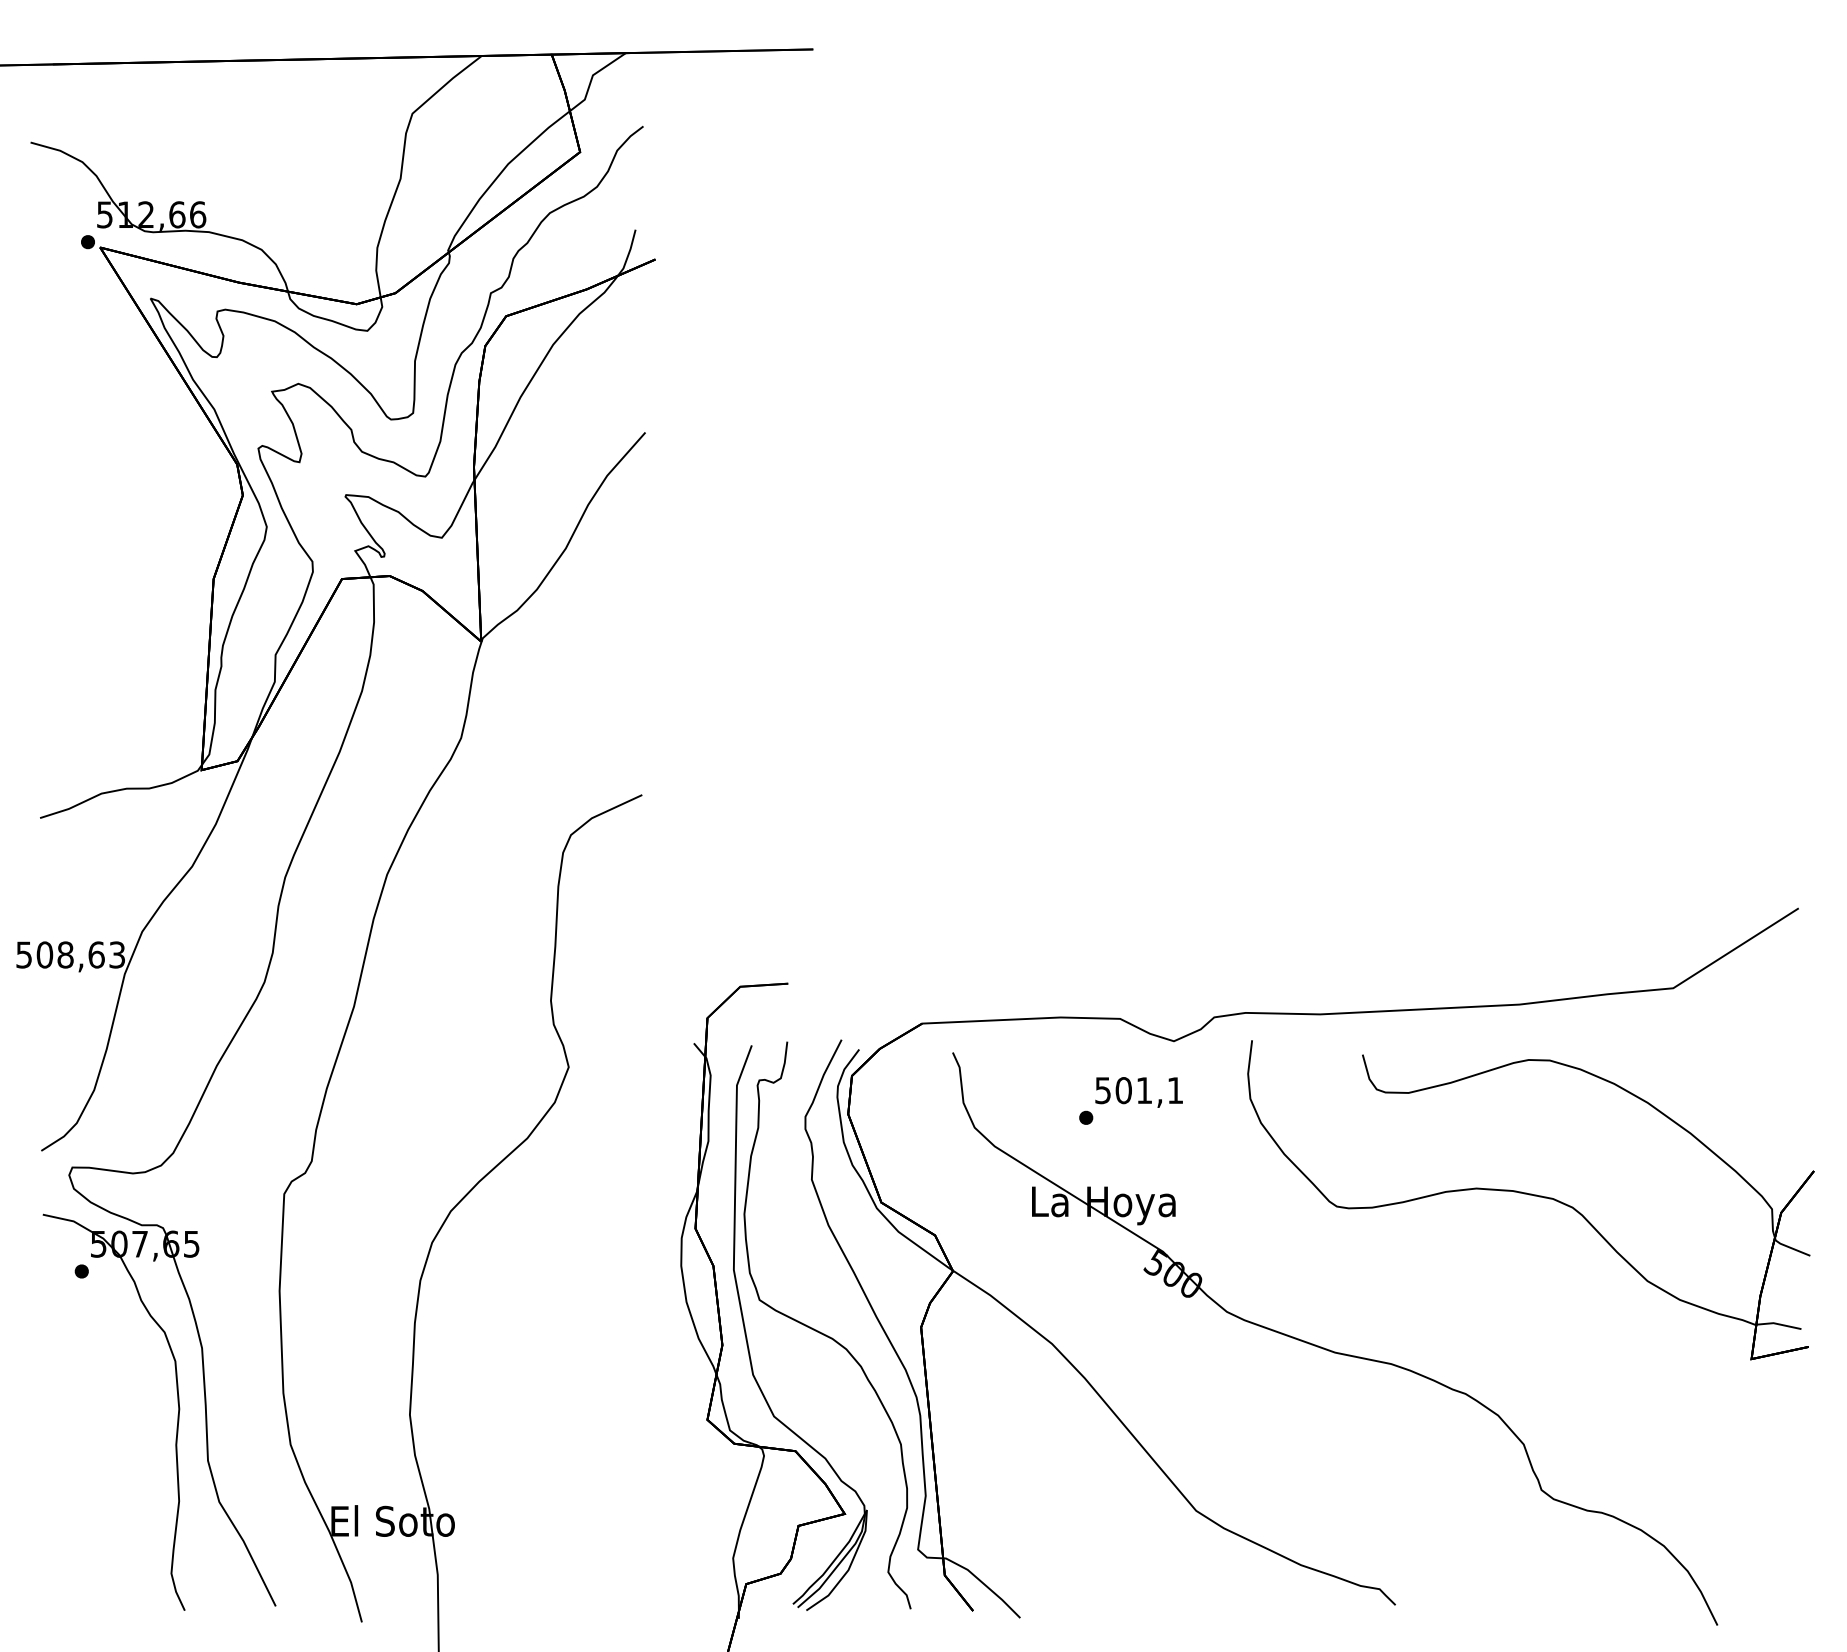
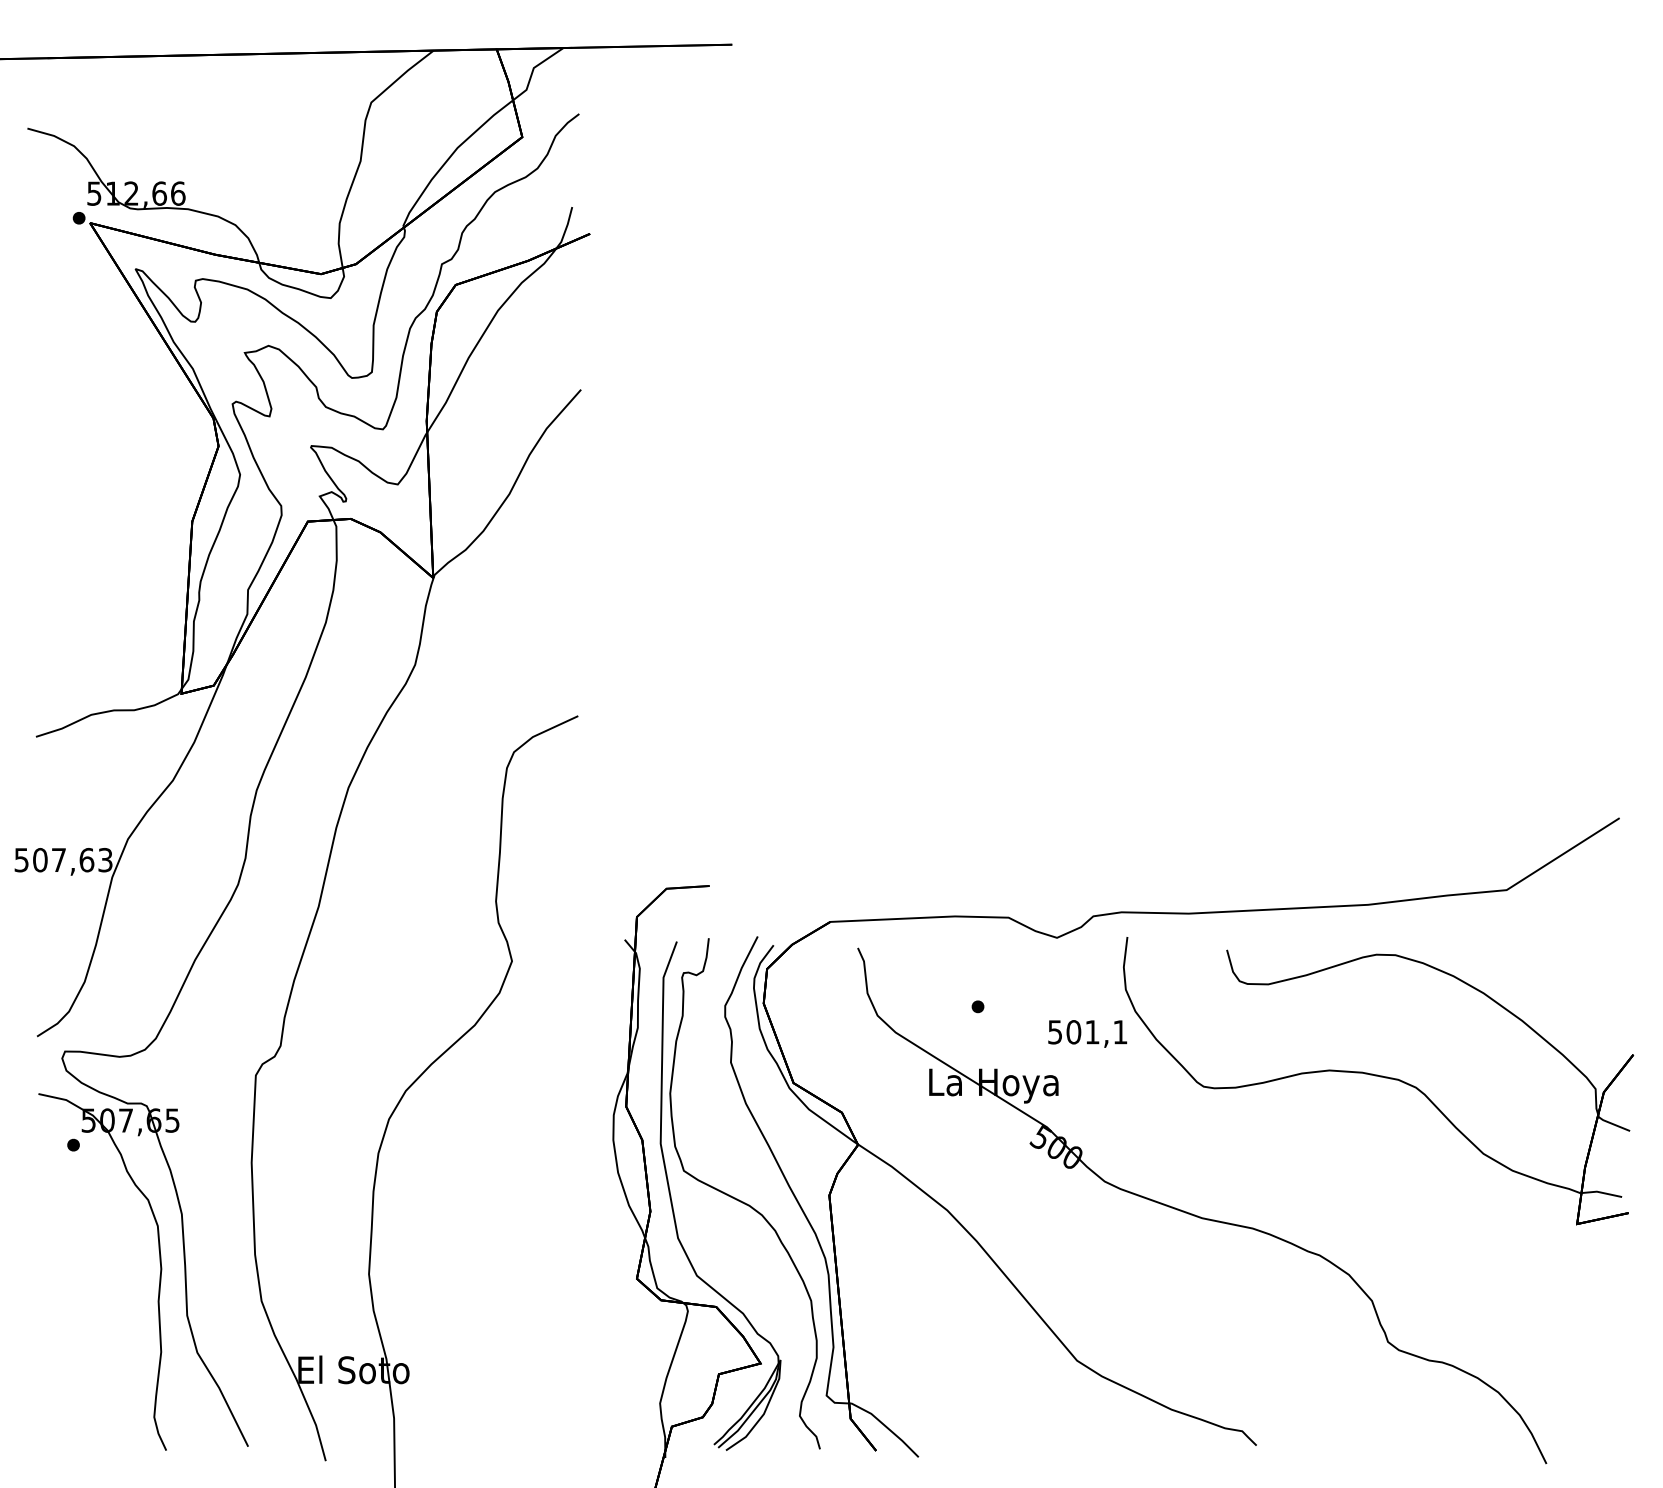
text: (65, 955) -> (58, 860), 508,63 -> 507,63
text: (1138, 1091) -> (1087, 1033), moved

